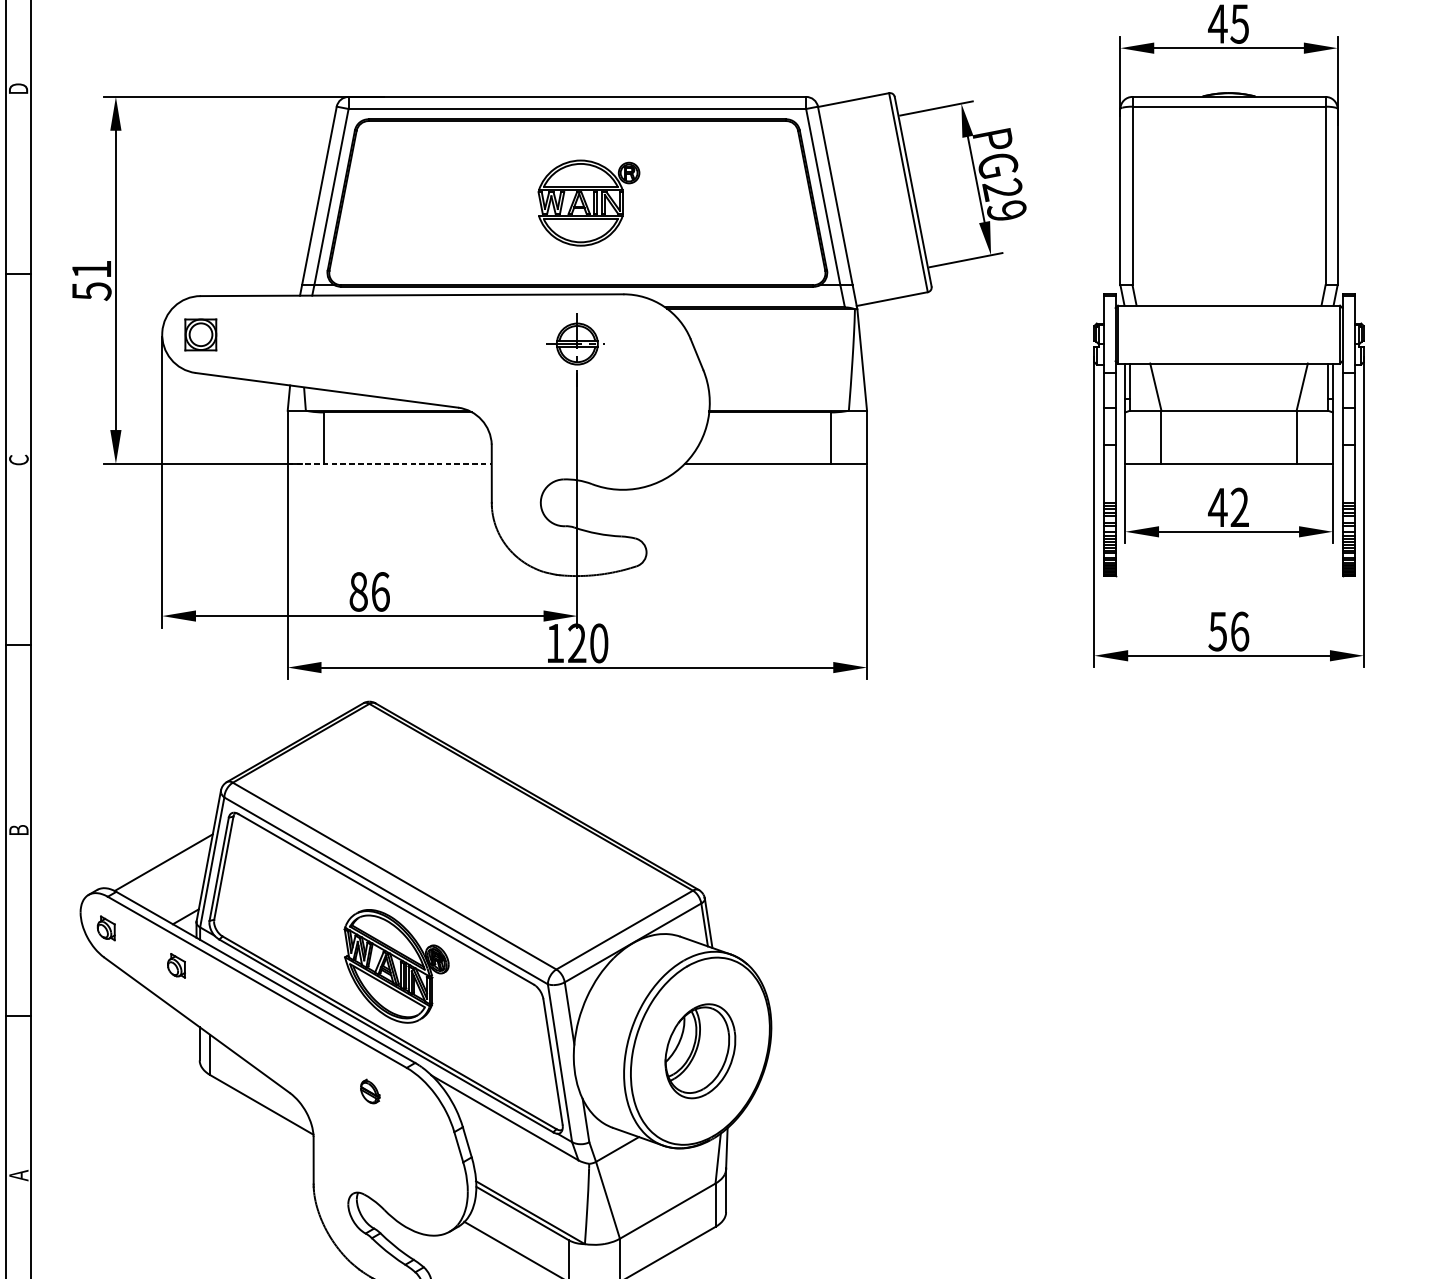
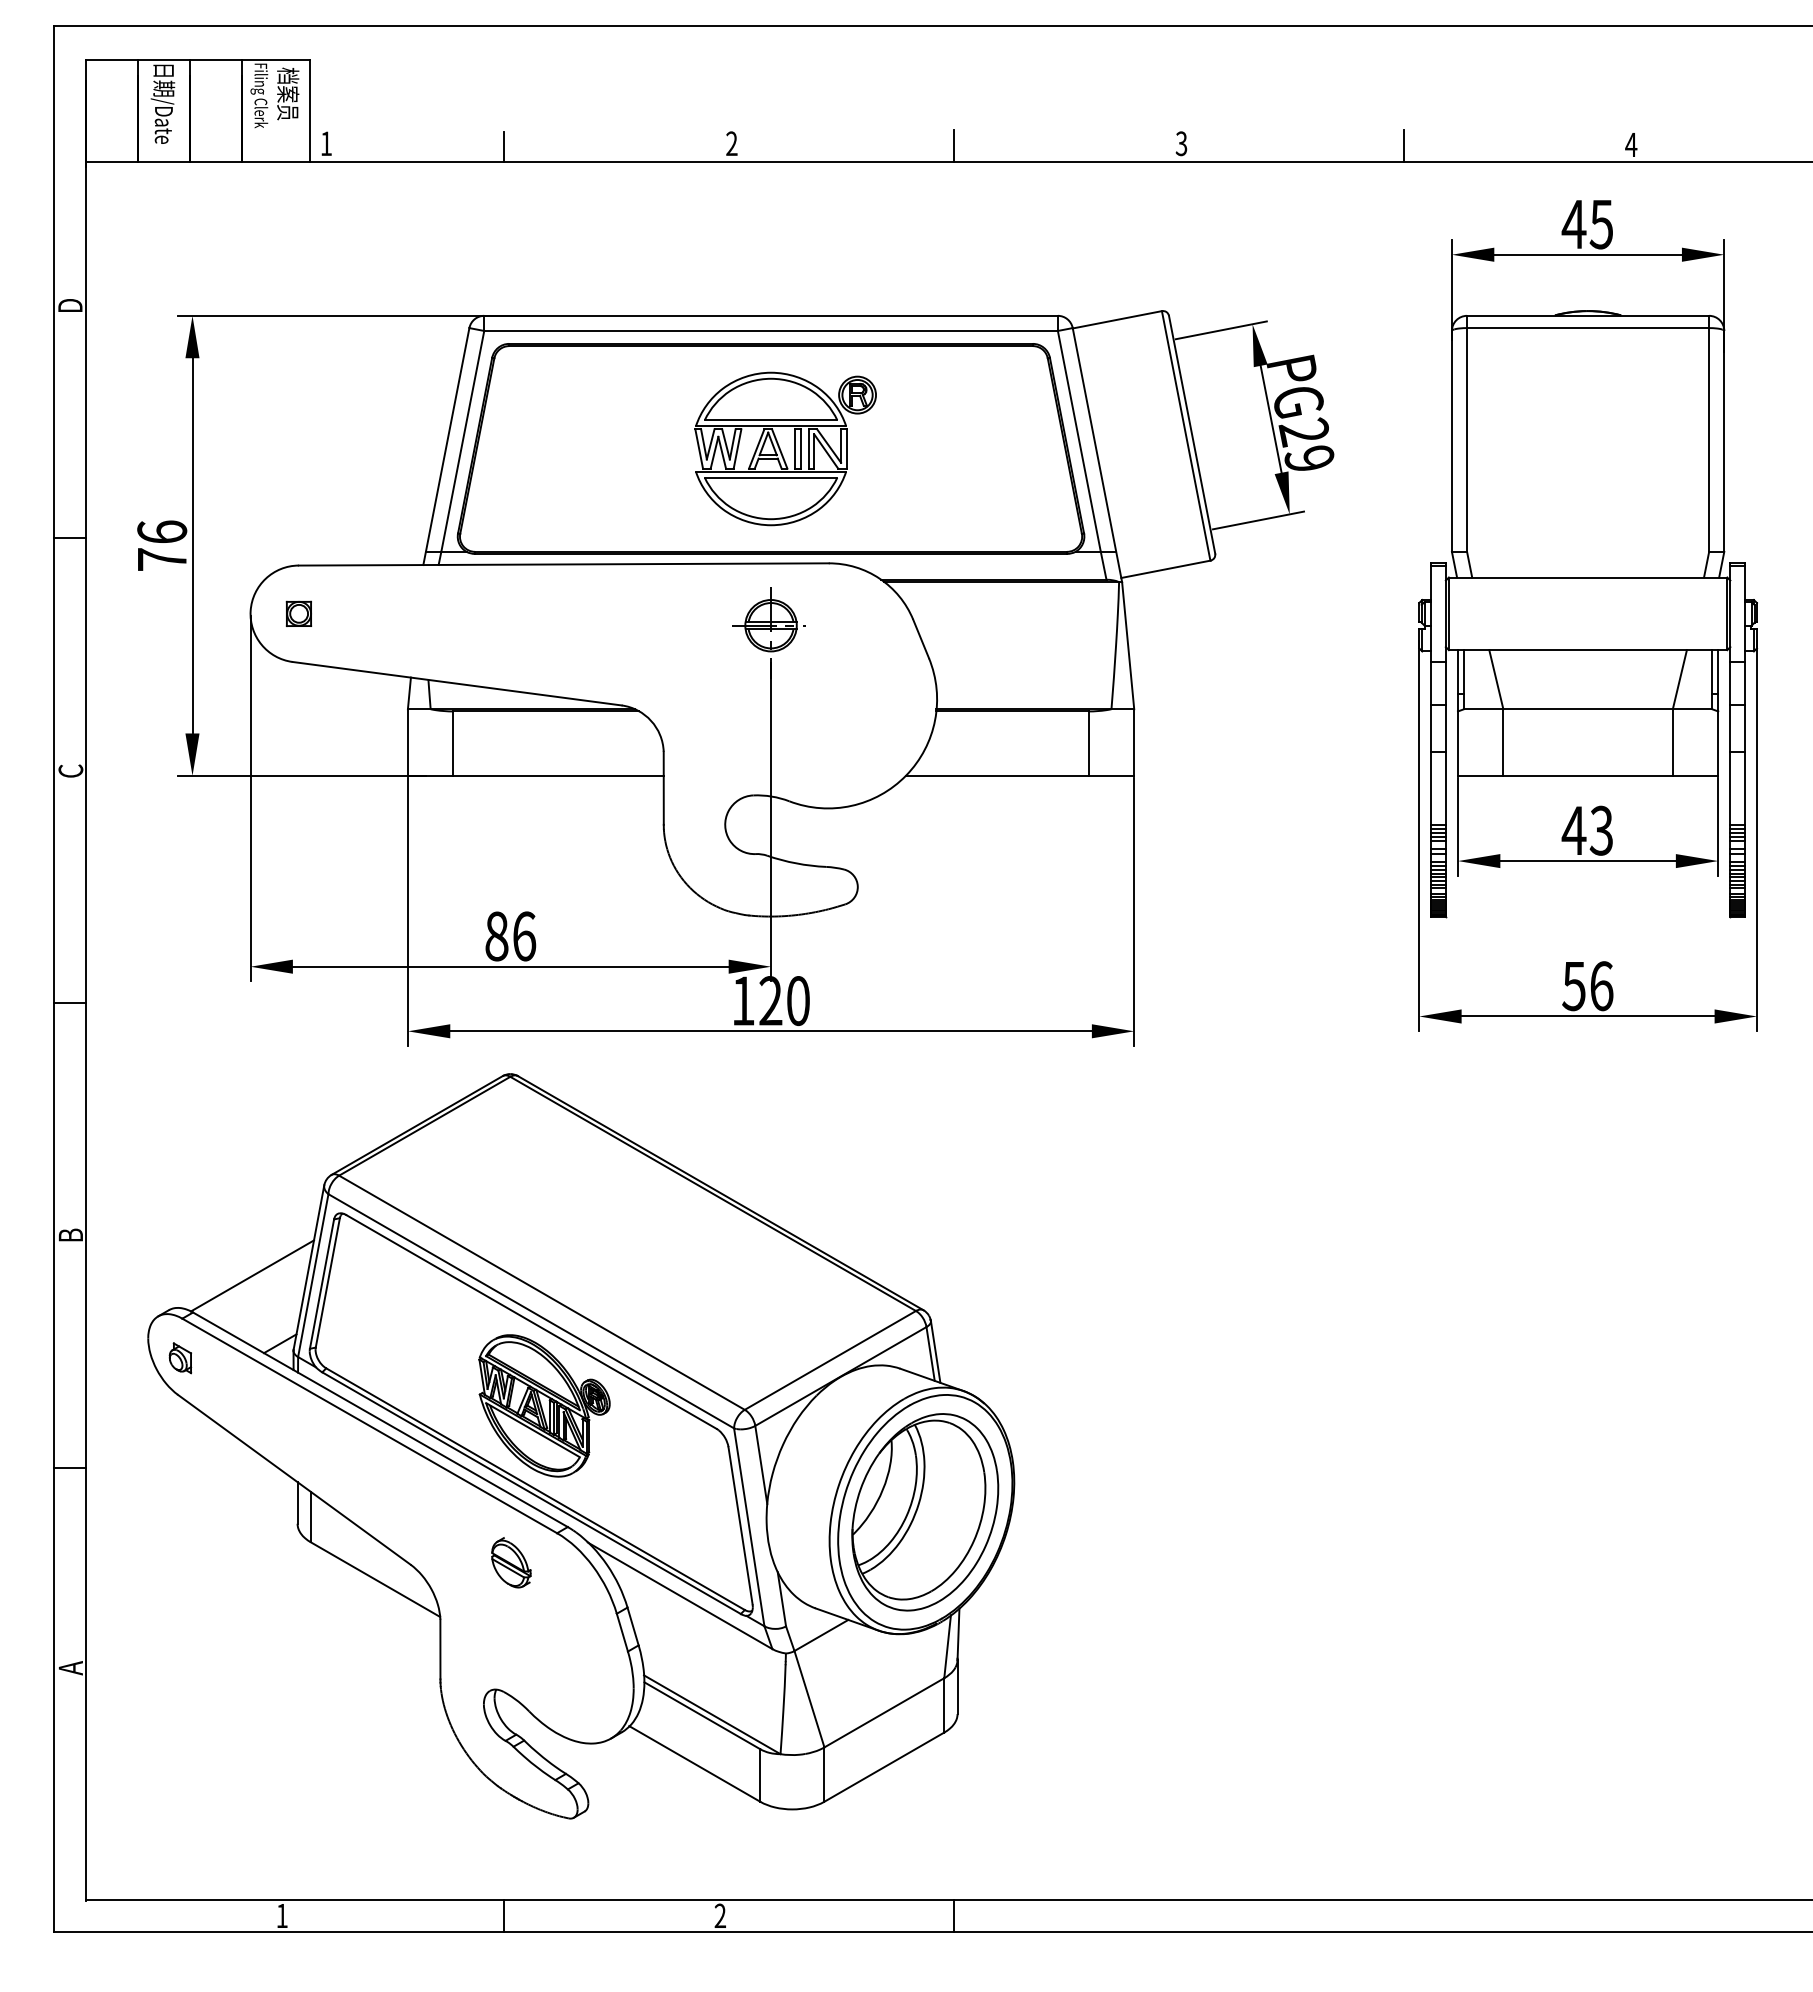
part: (588, 202) -> (785, 448), size x1.43
text: (91, 280) -> (162, 545), 51 -> 76
part: (200, 334) -> (298, 613), size x0.62
line: (389, 463) -> (535, 775), dashed -> solid
text: (1239, 507) -> (1601, 830), 42 -> 43
part: (176, 966) -> (268, 1405), removed
part: (700, 1051) -> (925, 1512), size x1.67
part: (370, 1091) -> (511, 1562), size x1.67

